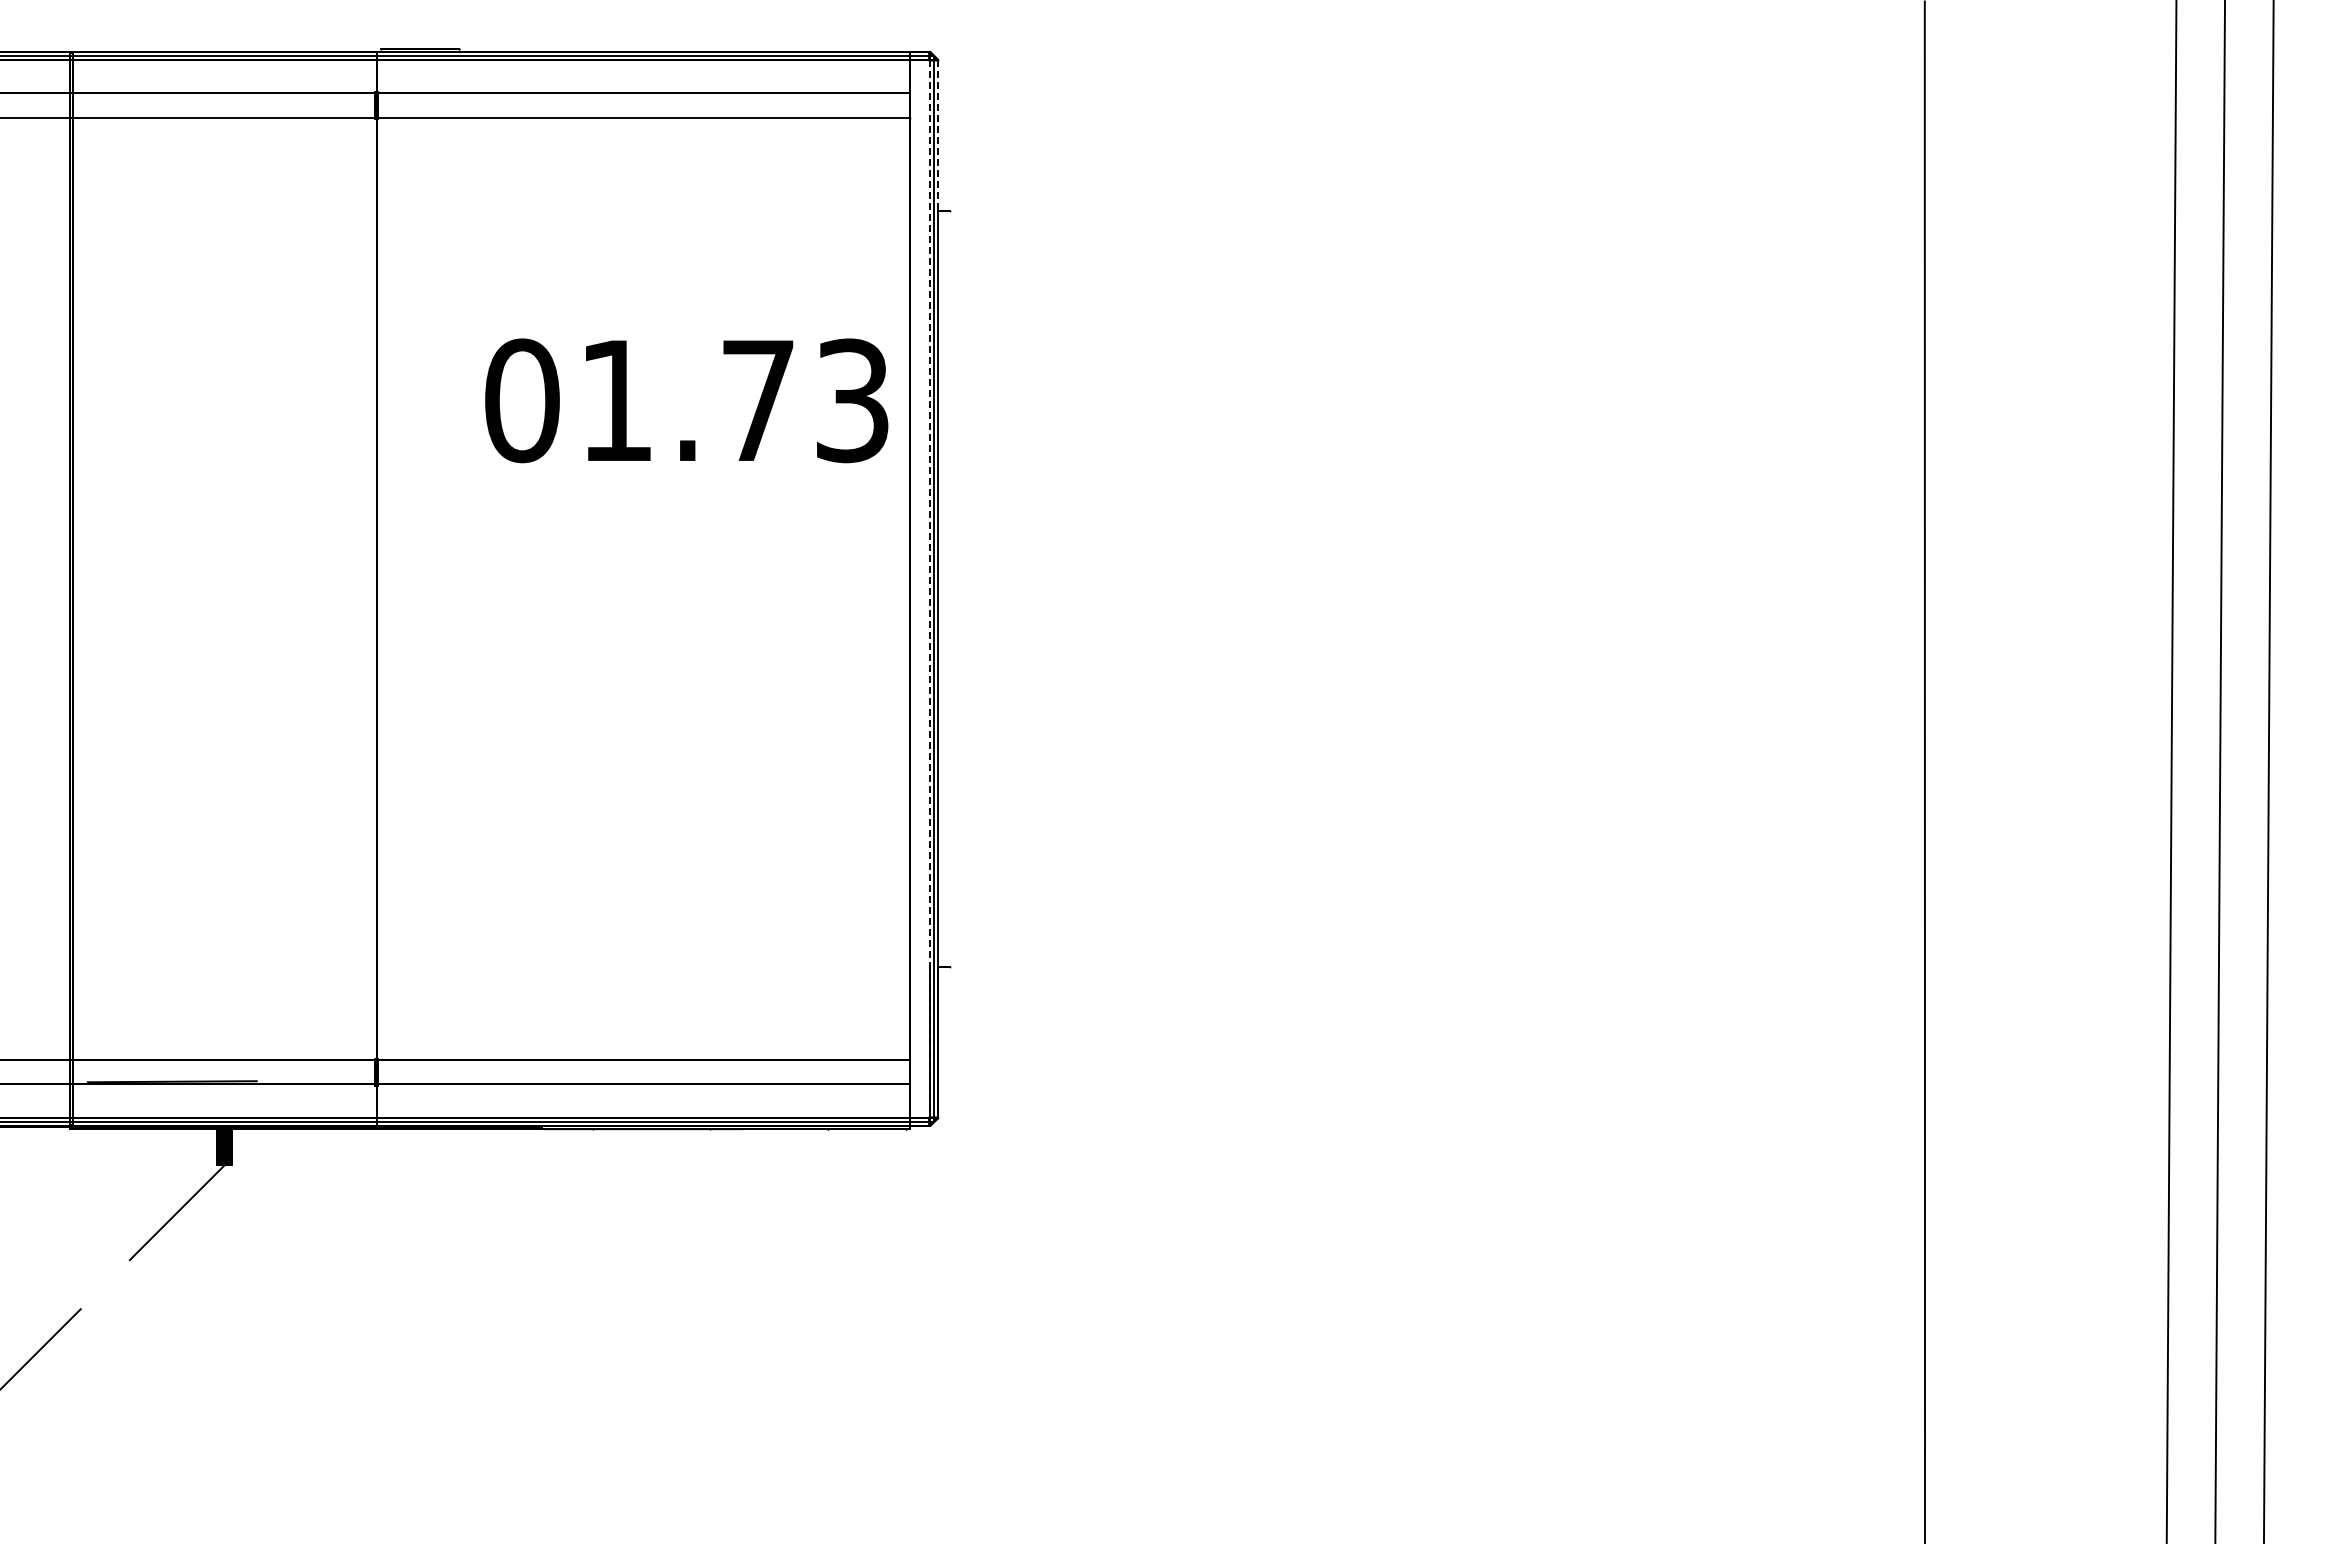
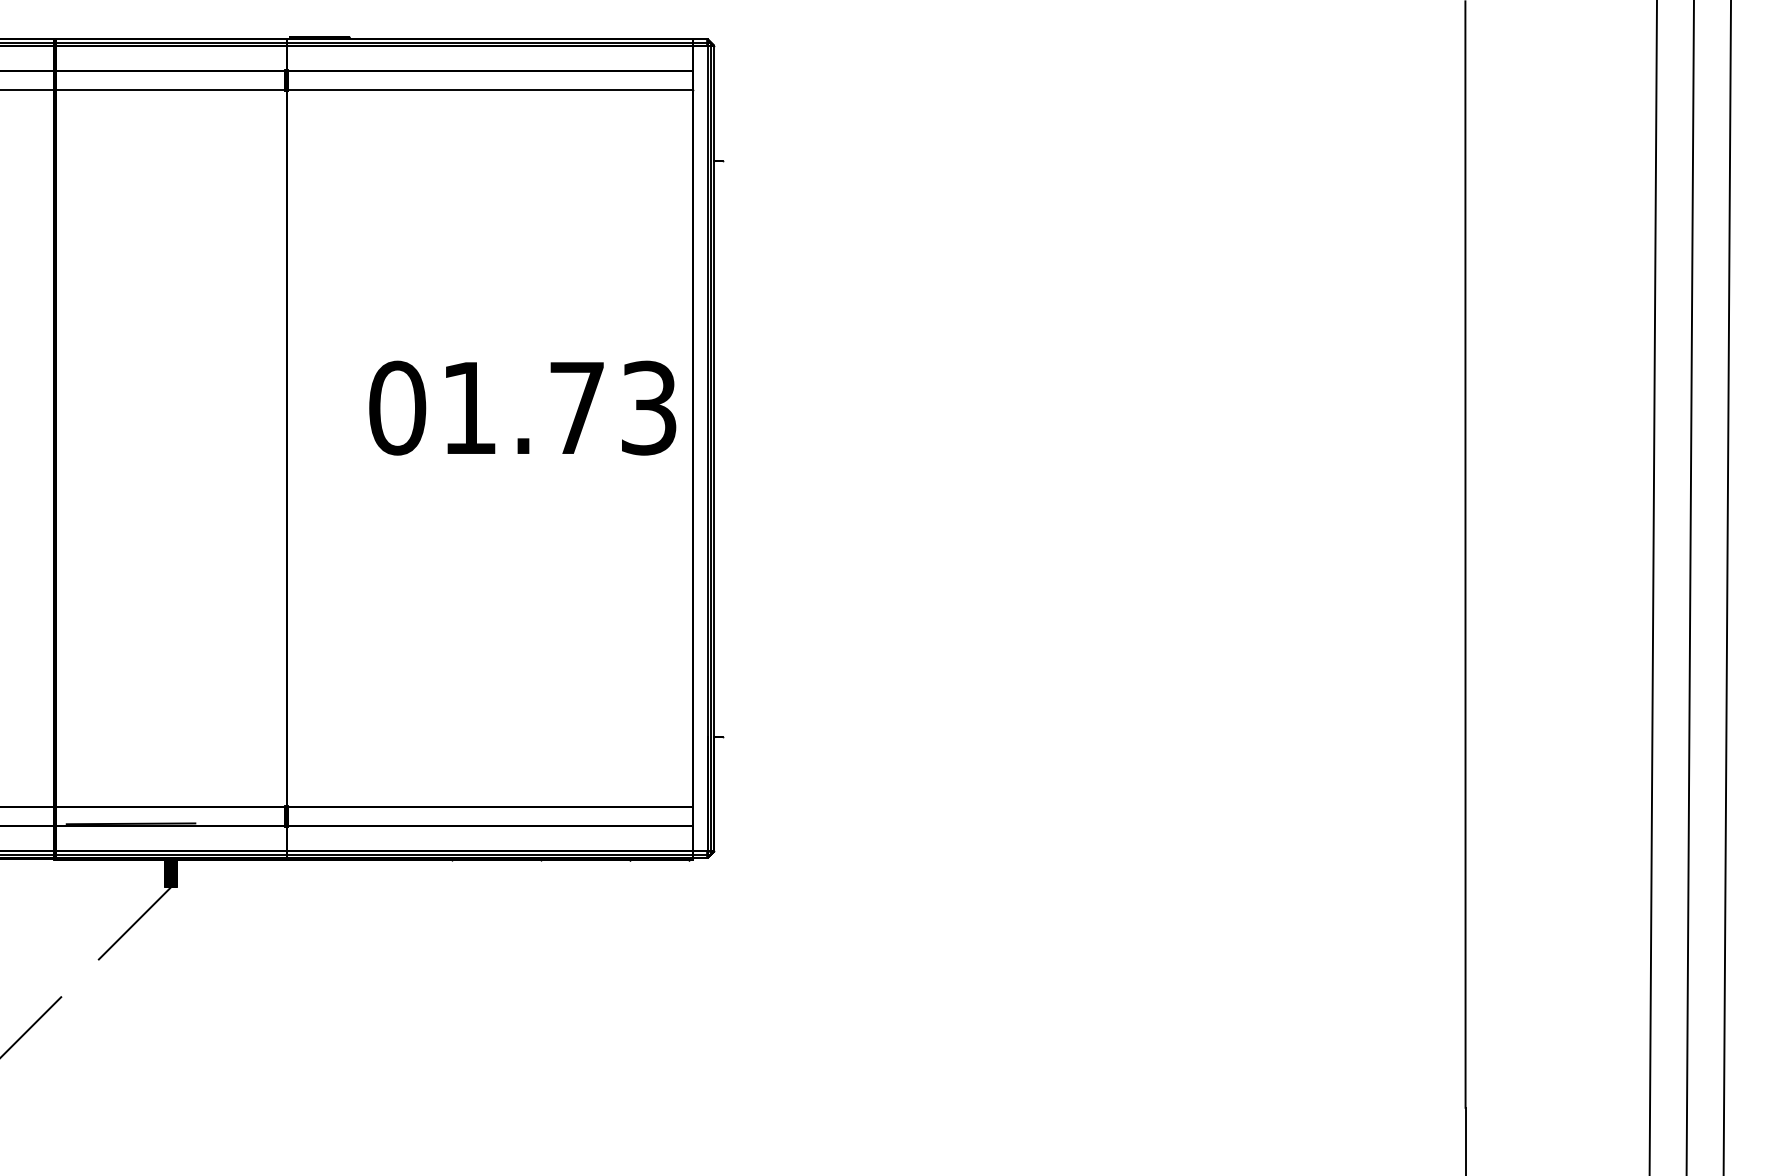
line: (938, 136) -> (714, 104), dashed -> solid
text: (686, 400) -> (522, 407), moved
line: (929, 591) -> (707, 450), dashed -> solid

